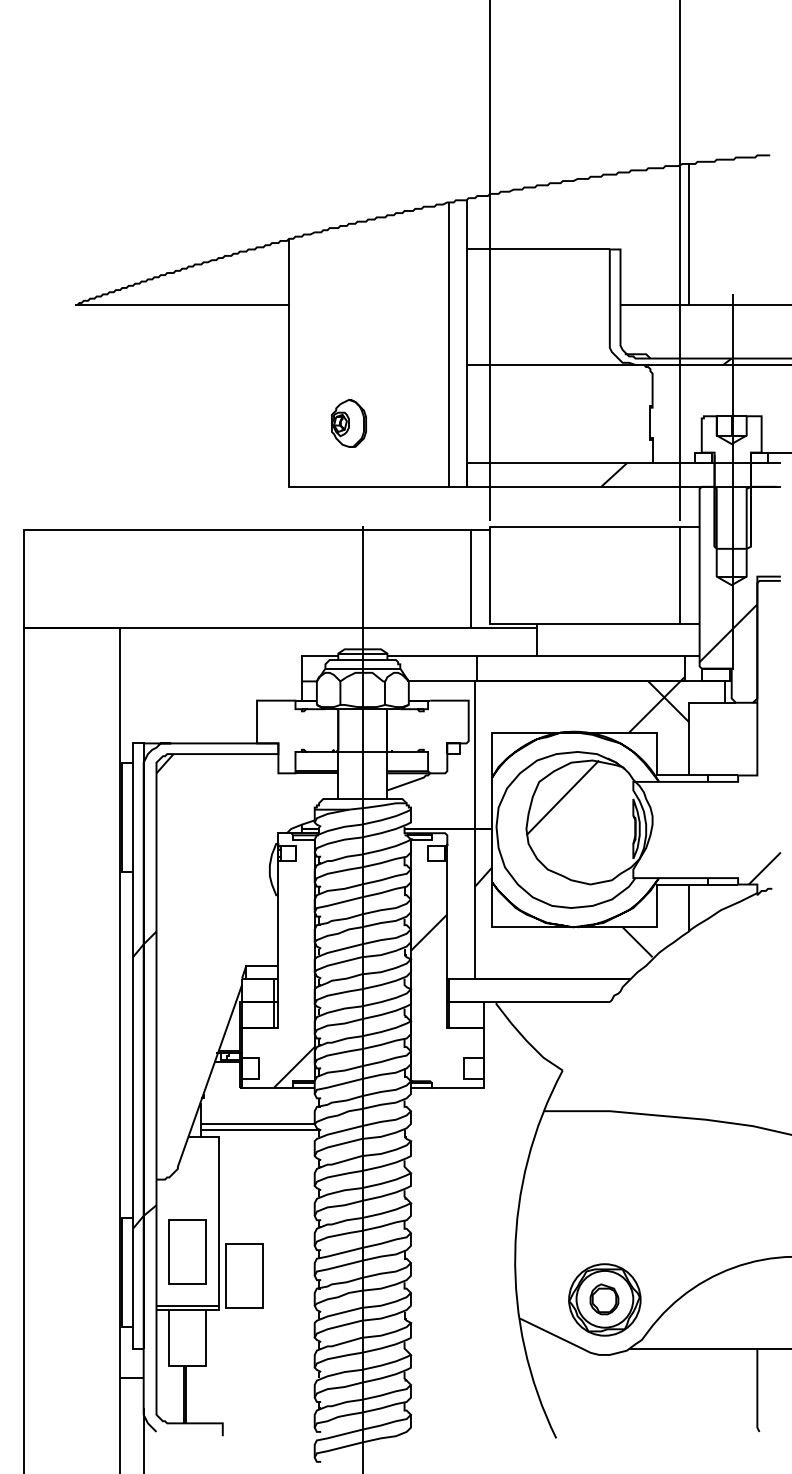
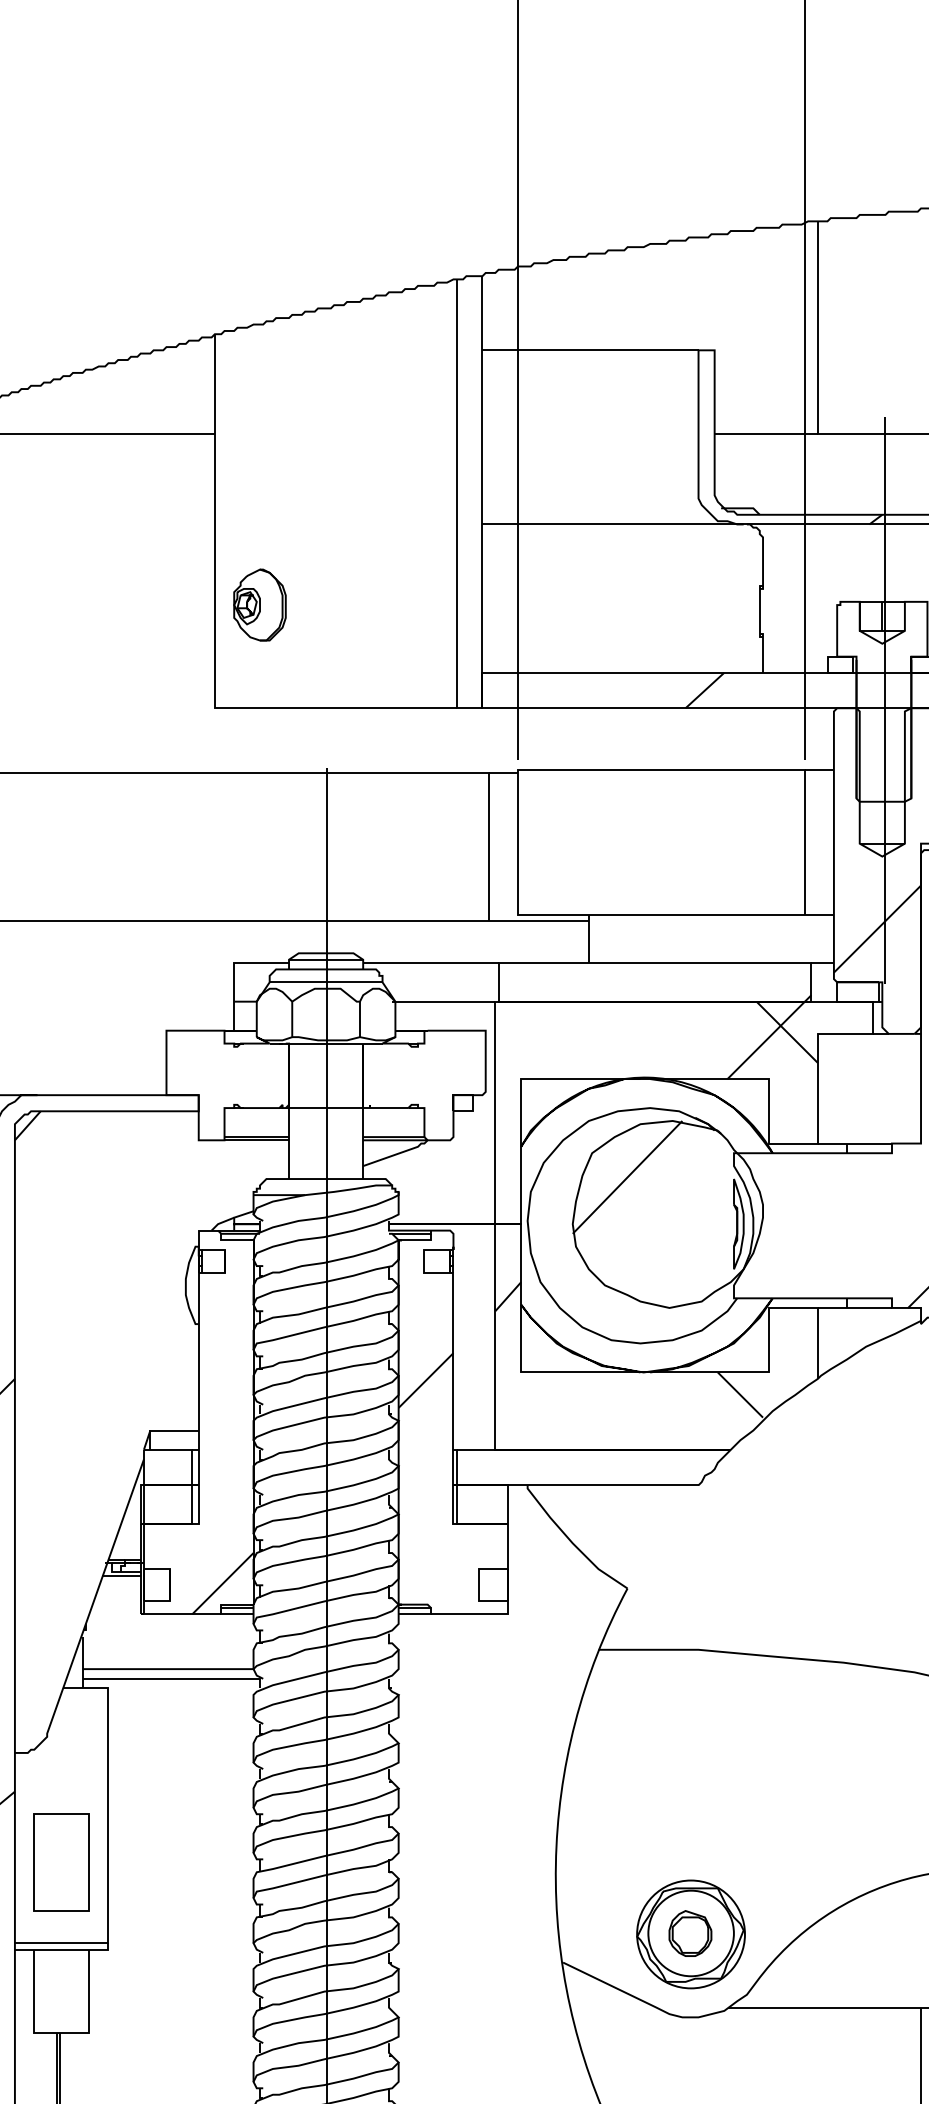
part: (348, 423) -> (259, 605), moved
part: (244, 1275) -> (147, 1897), removed

